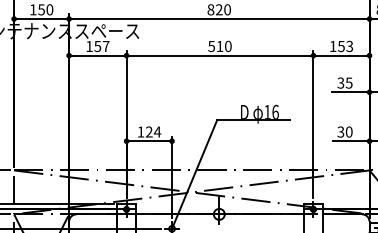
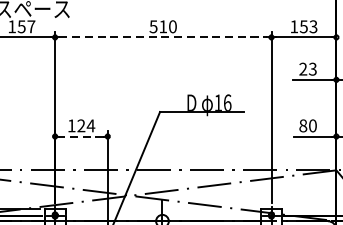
line: (220, 55) -> (163, 37), solid -> dashed
text: (344, 82) -> (307, 68), 35 -> 23
text: (340, 131) -> (302, 125), 30 -> 80
line: (148, 141) -> (80, 136), solid -> dashed

